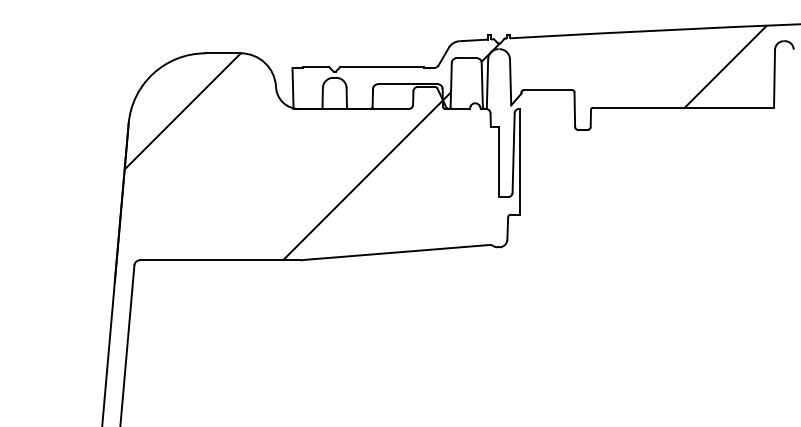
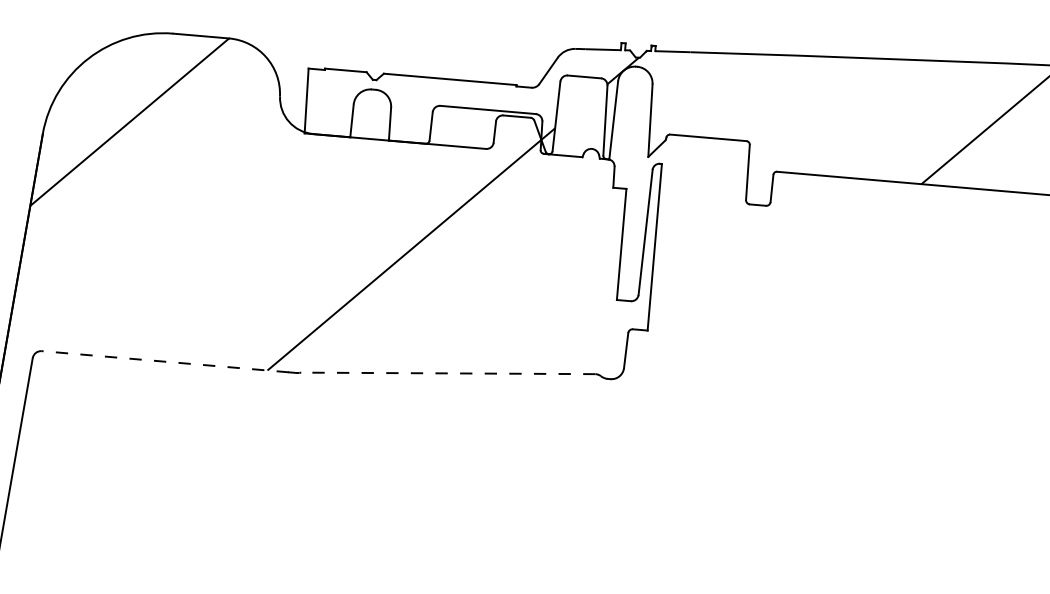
line: (396, 252) -> (447, 373), solid -> dashed
line: (217, 260) -> (164, 361), solid -> dashed

